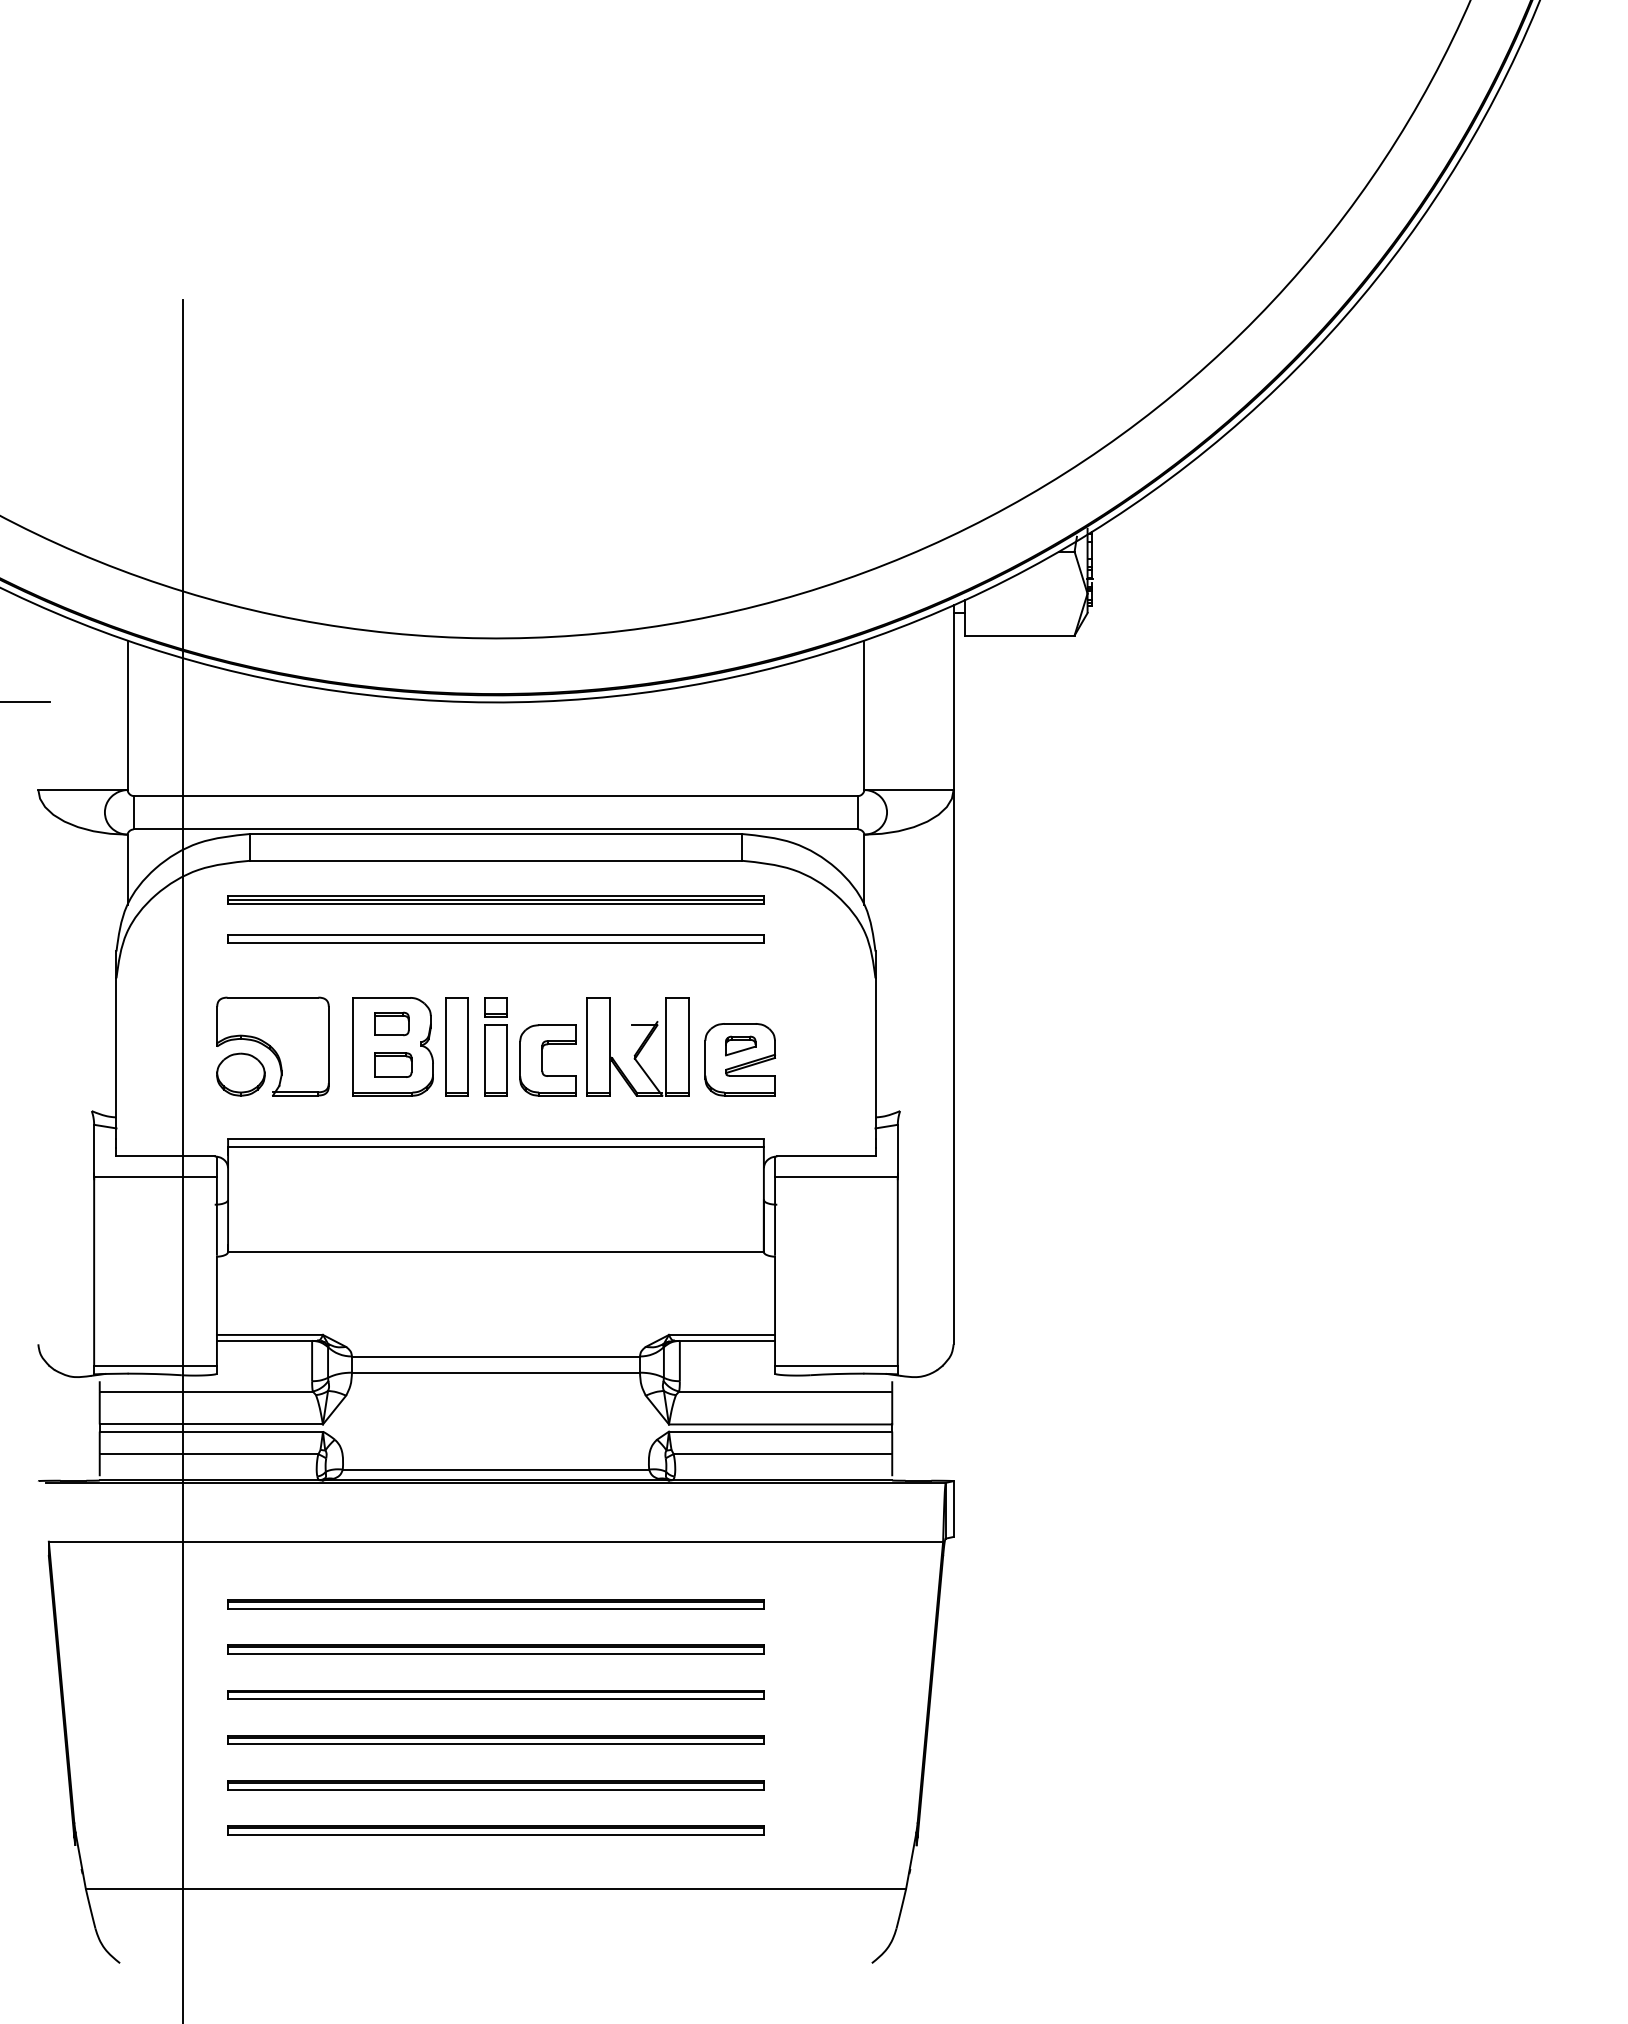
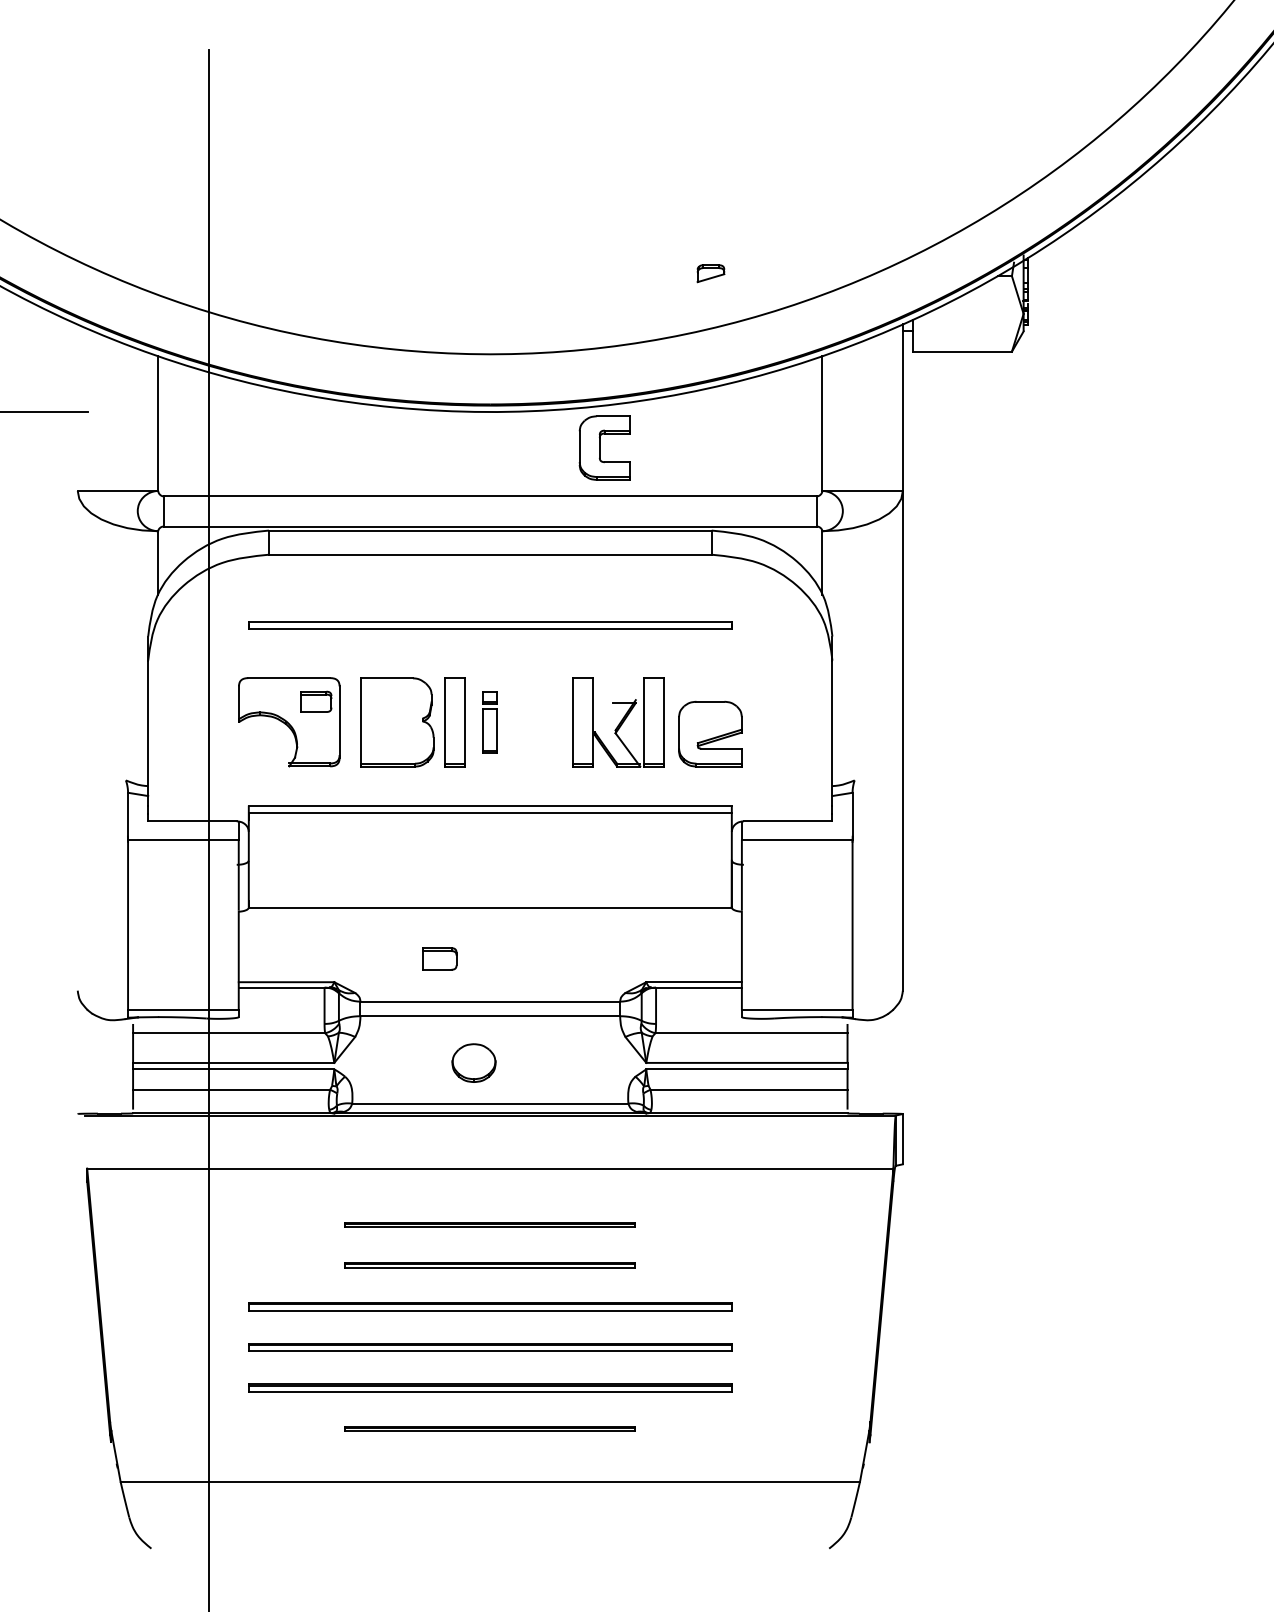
part: (495, 899) -> (489, 589), removed
part: (391, 1023) -> (315, 701), moved
part: (740, 1045) -> (710, 273), moved
part: (495, 1046) -> (489, 722), size x0.7
part: (547, 1060) -> (604, 448), moved
part: (393, 1064) -> (440, 958), moved
part: (240, 1074) -> (473, 1062), moved
part: (495, 1604) -> (489, 1225), size x0.6
part: (495, 1649) -> (489, 1265), size x0.6
part: (495, 1830) -> (489, 1428), size x0.6

